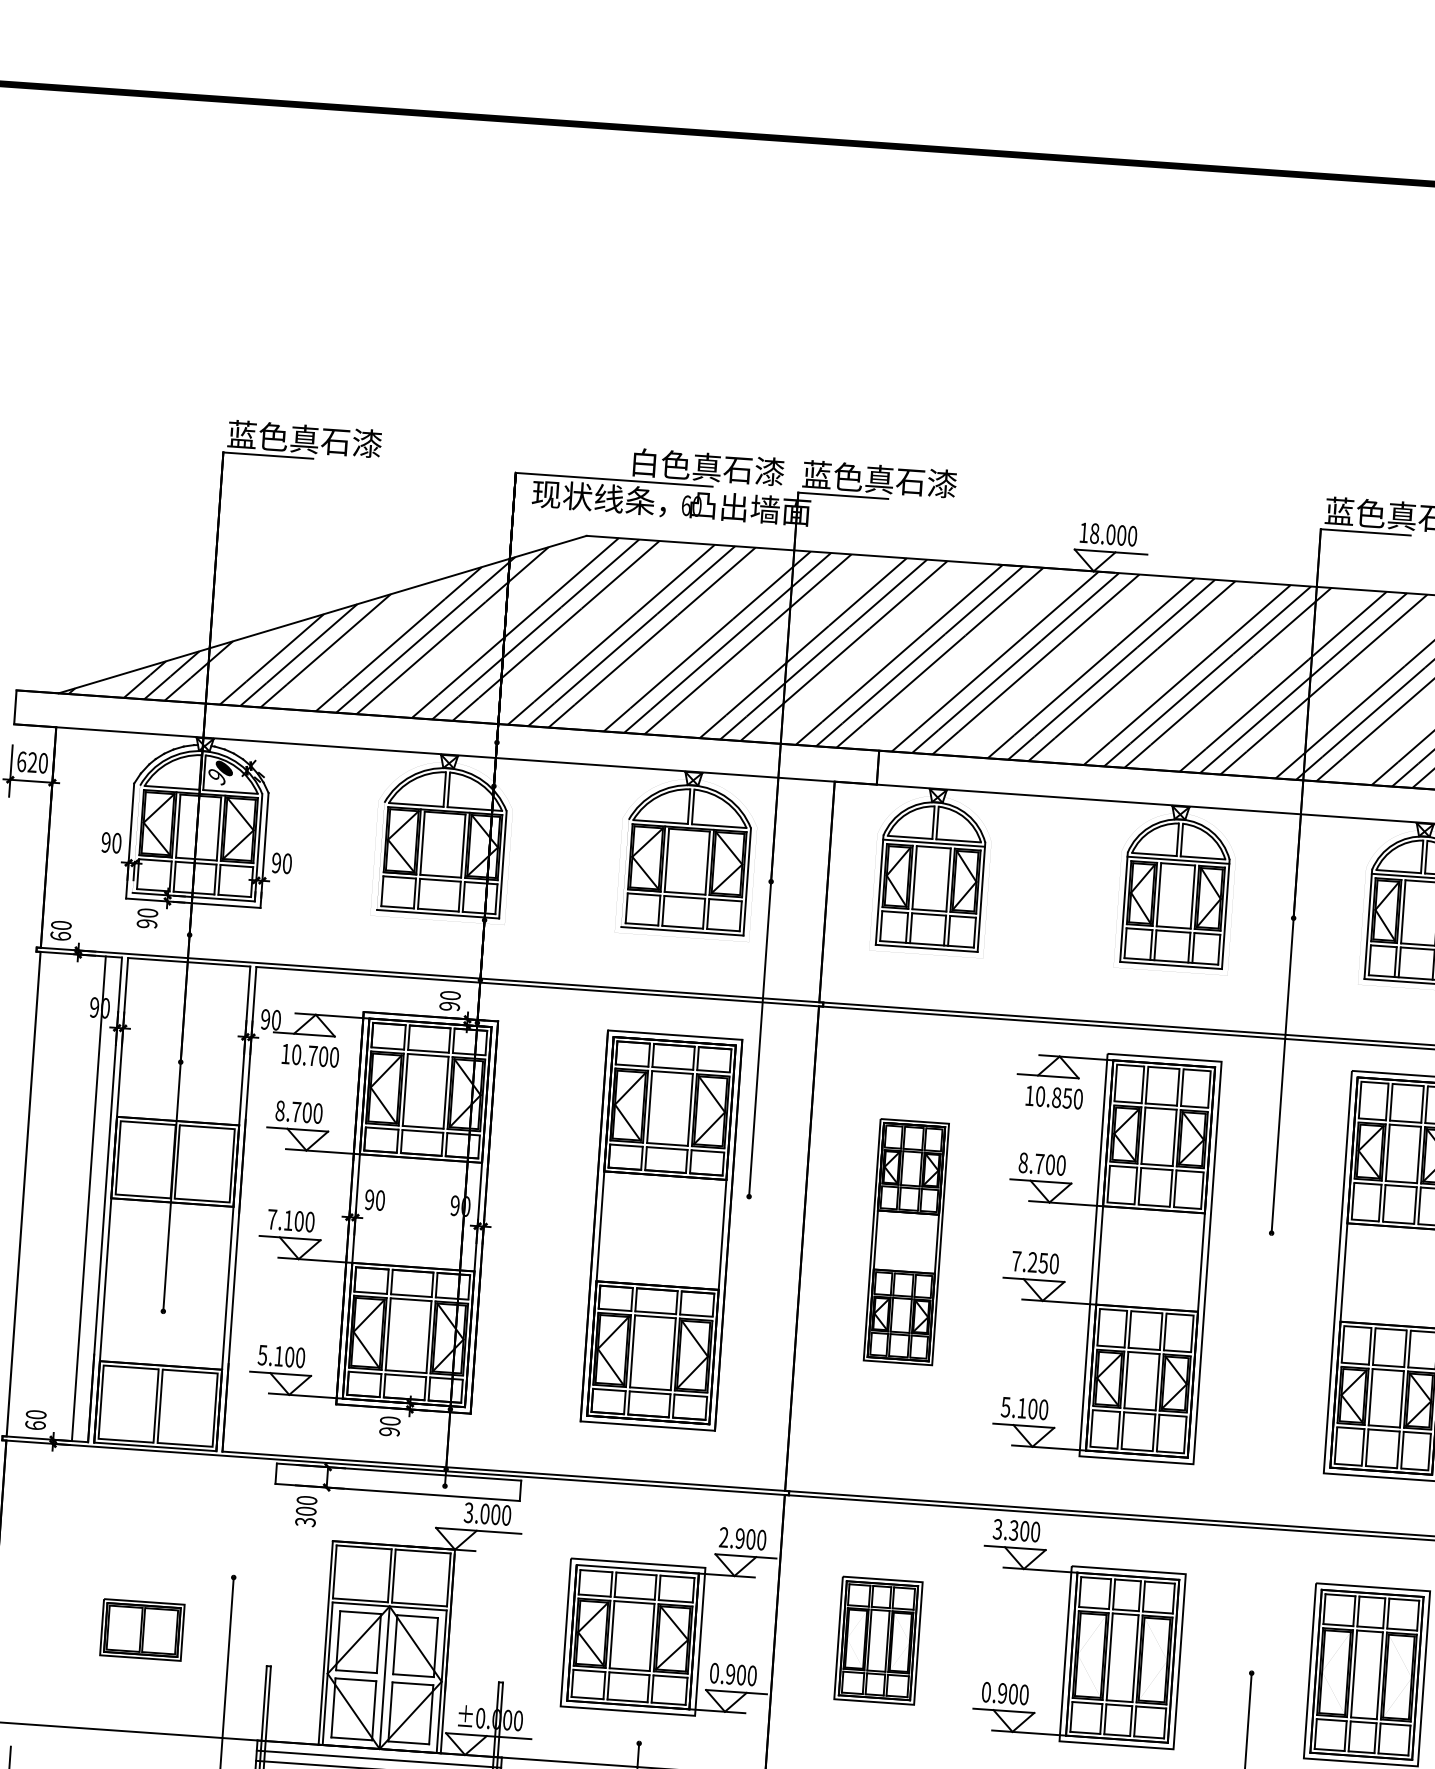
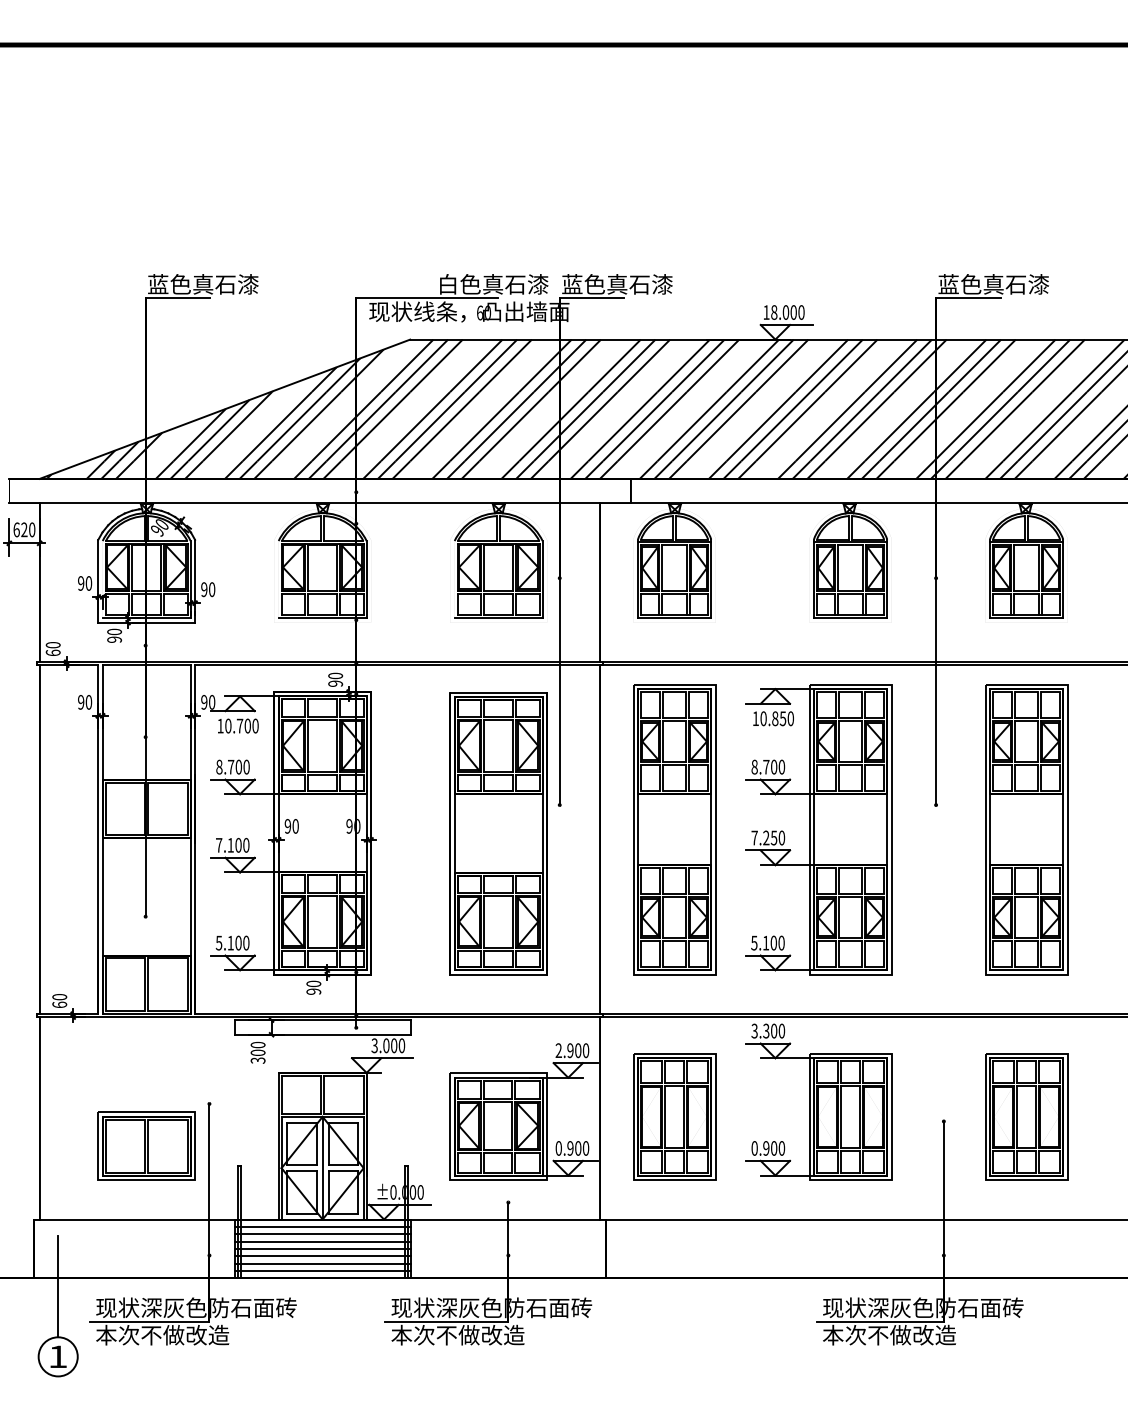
line: (88, 1198) -> (39, 839), moved
part: (906, 1241) -> (674, 829), size x1.67
part: (142, 1629) -> (146, 1145), size x1.67
part: (878, 1640) -> (674, 1116), size x1.43

